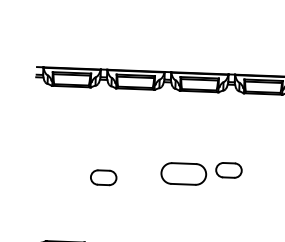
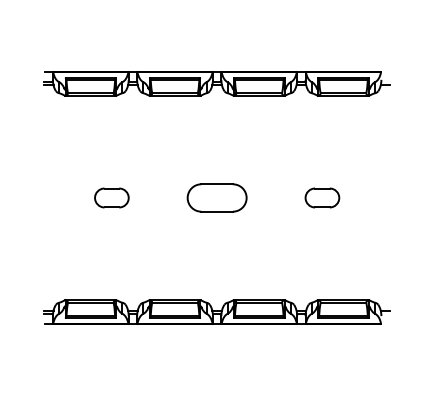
part: (229, 170) -> (322, 197), moved
part: (183, 173) -> (216, 197), moved
part: (103, 177) -> (111, 197), moved

